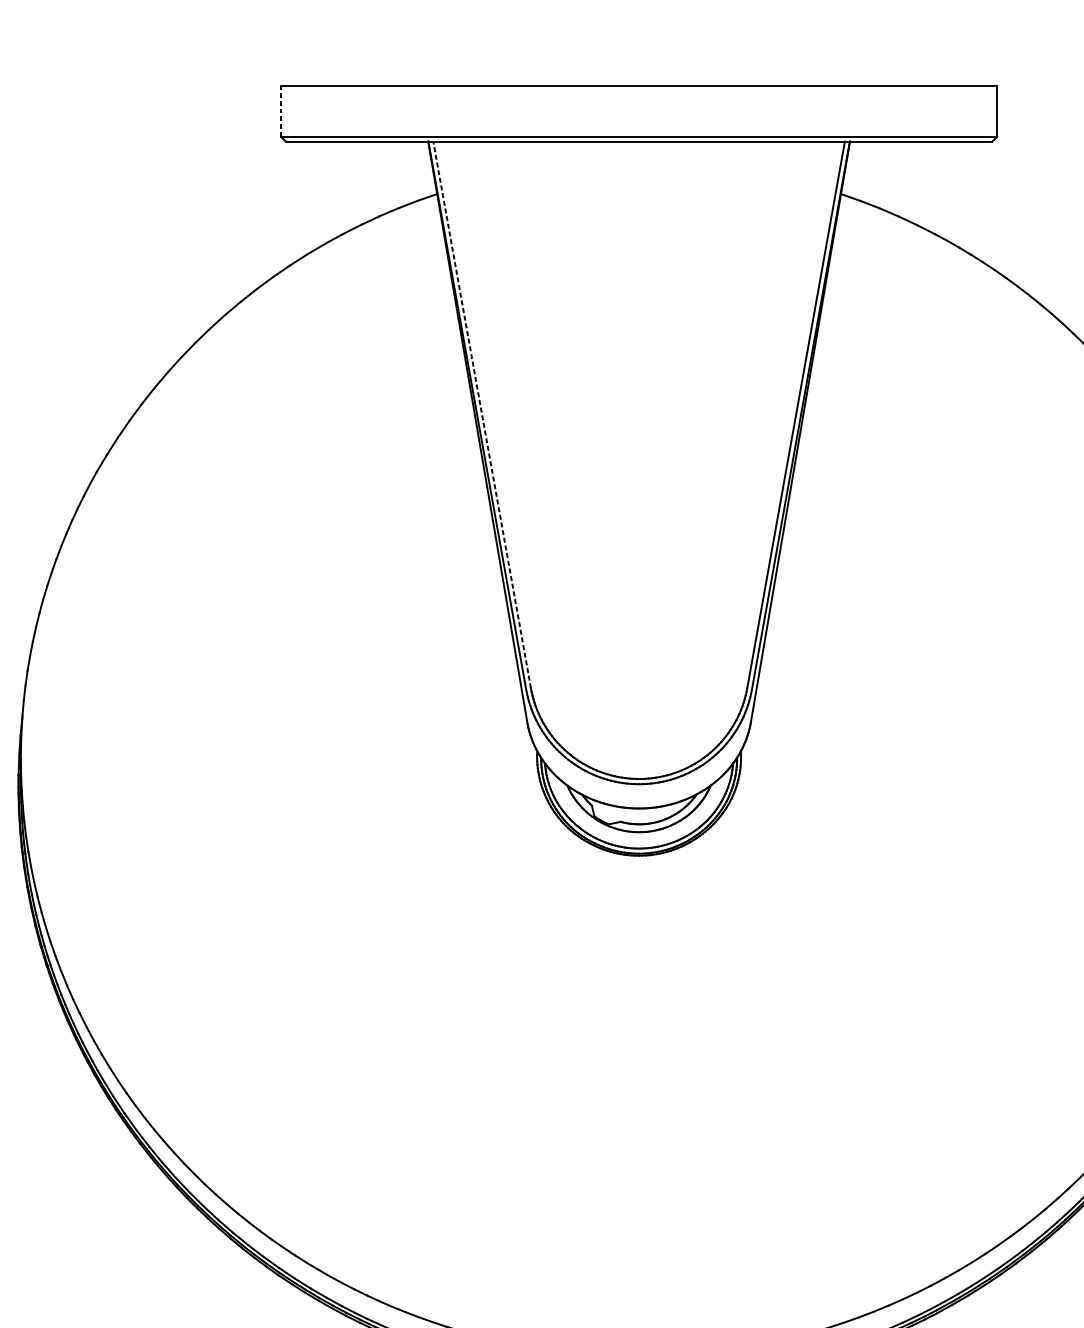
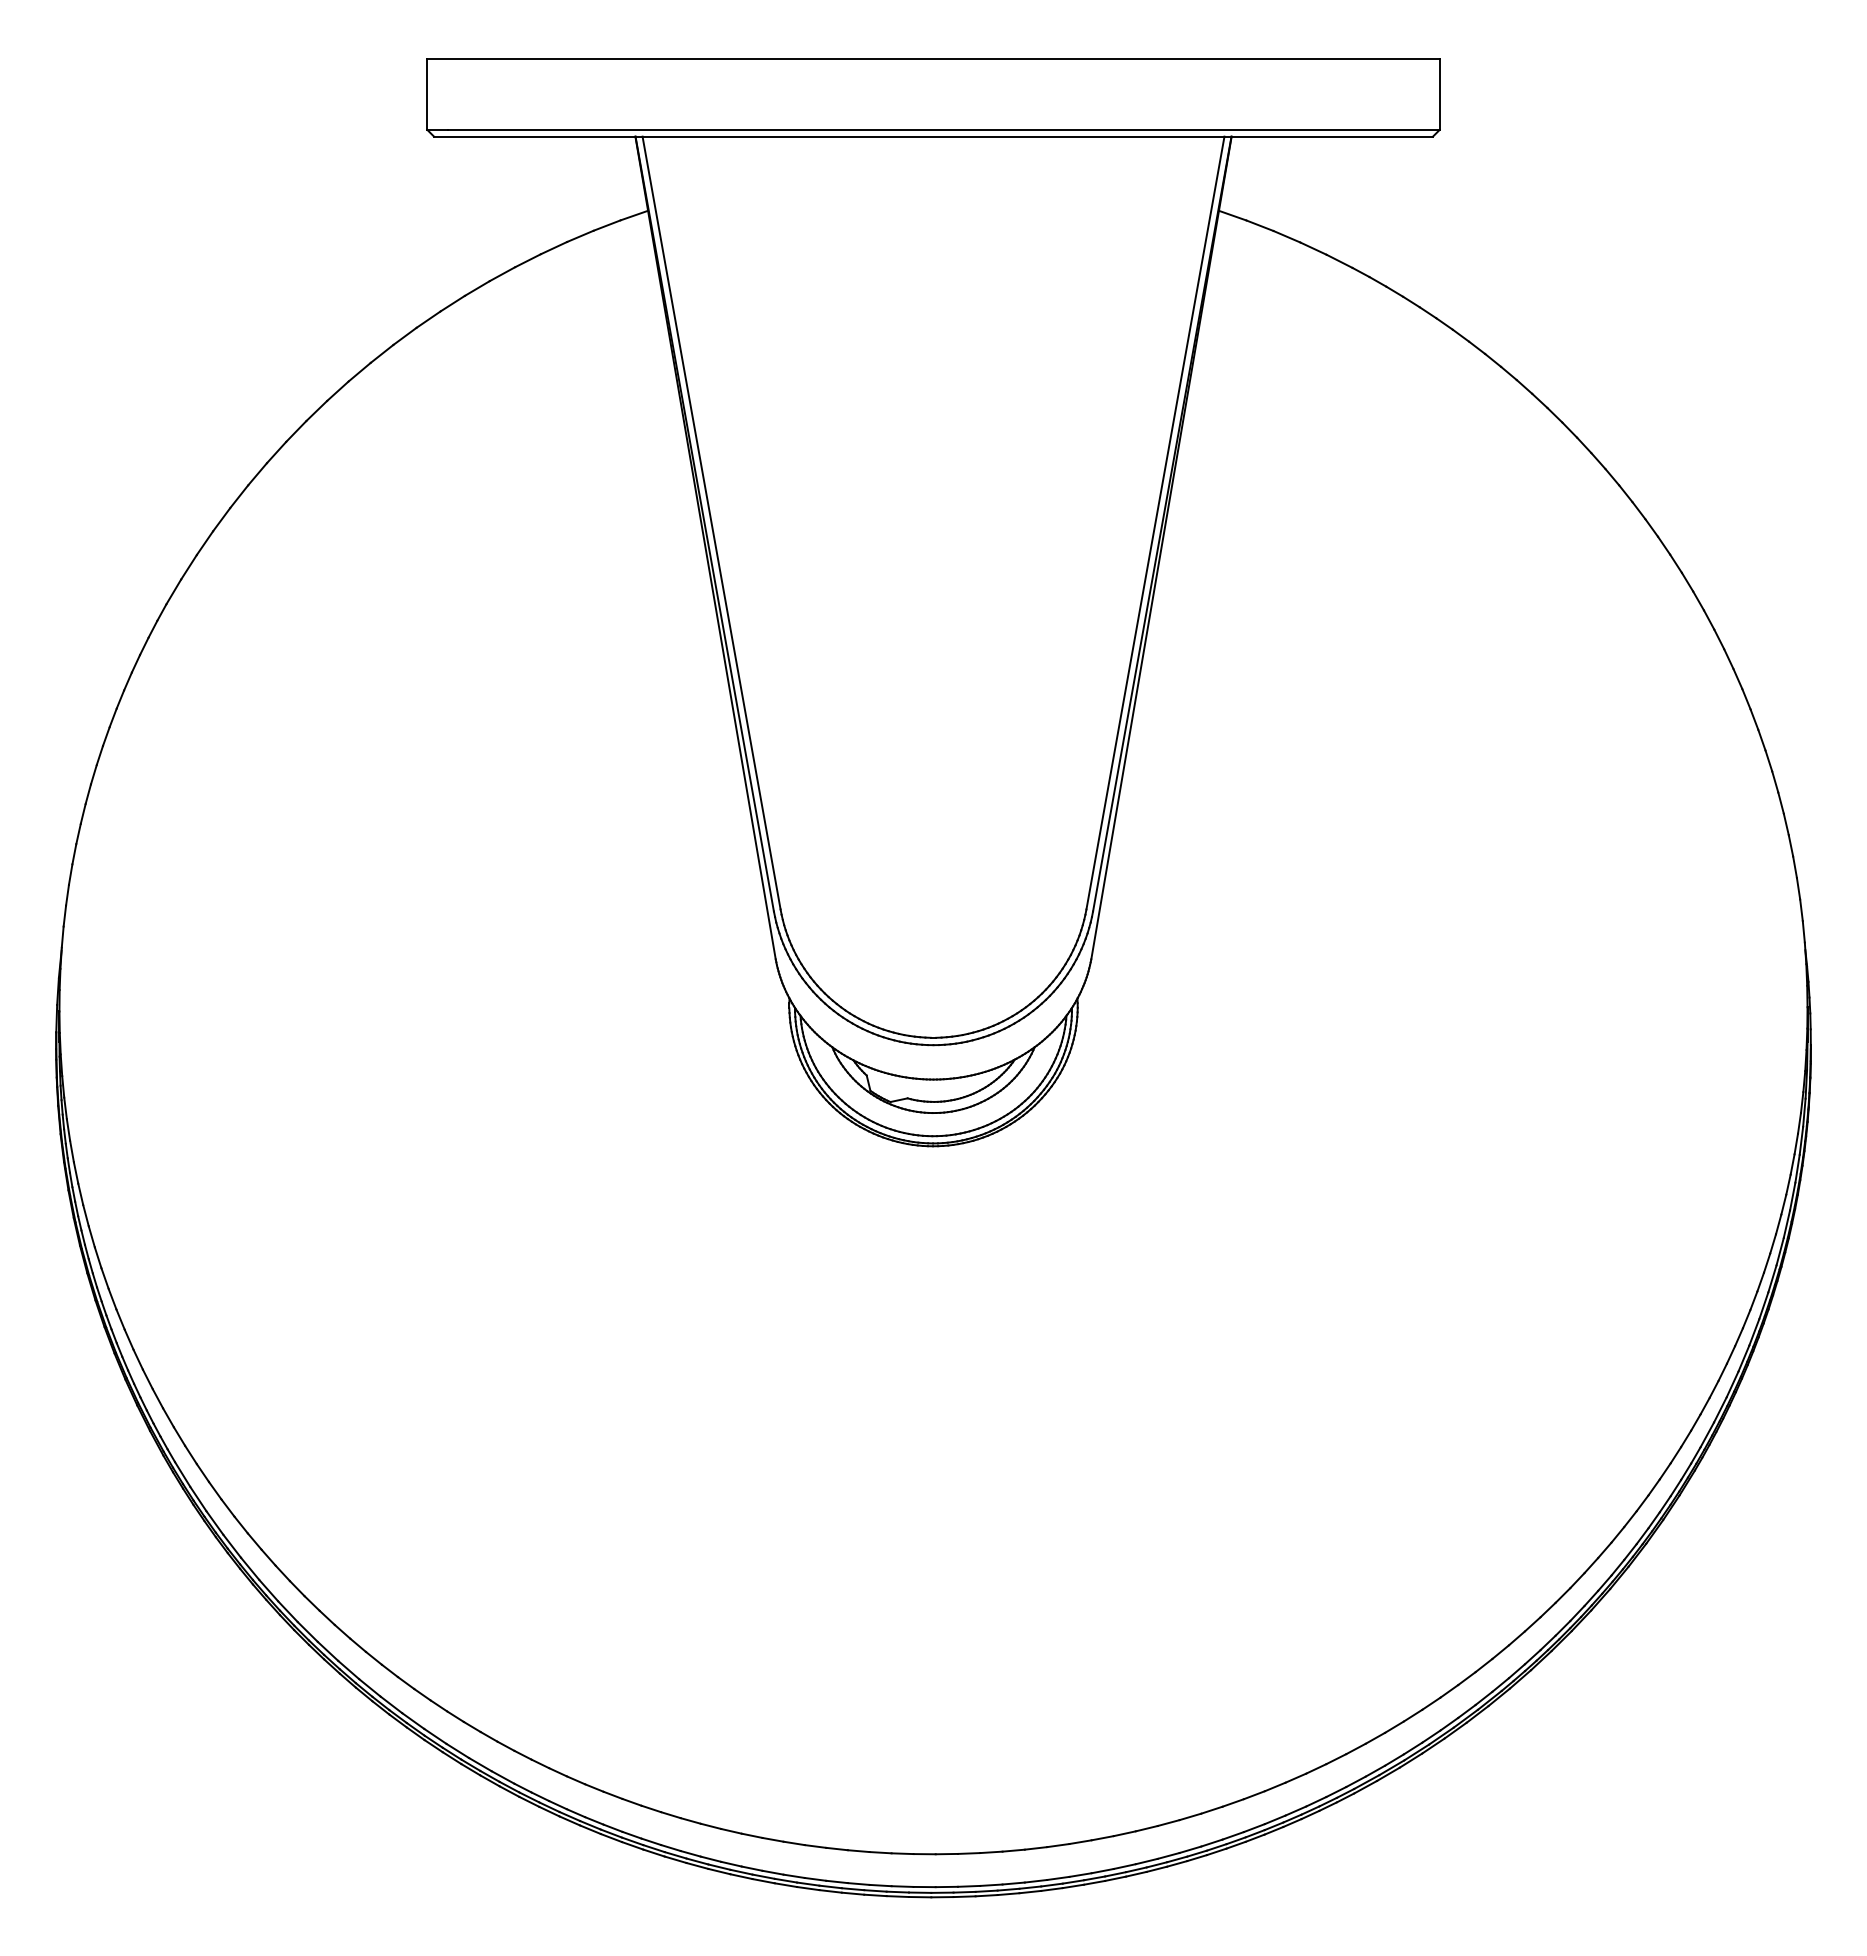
line: (281, 111) -> (427, 94), dashed -> solid
line: (482, 415) -> (711, 523), dashed -> solid

